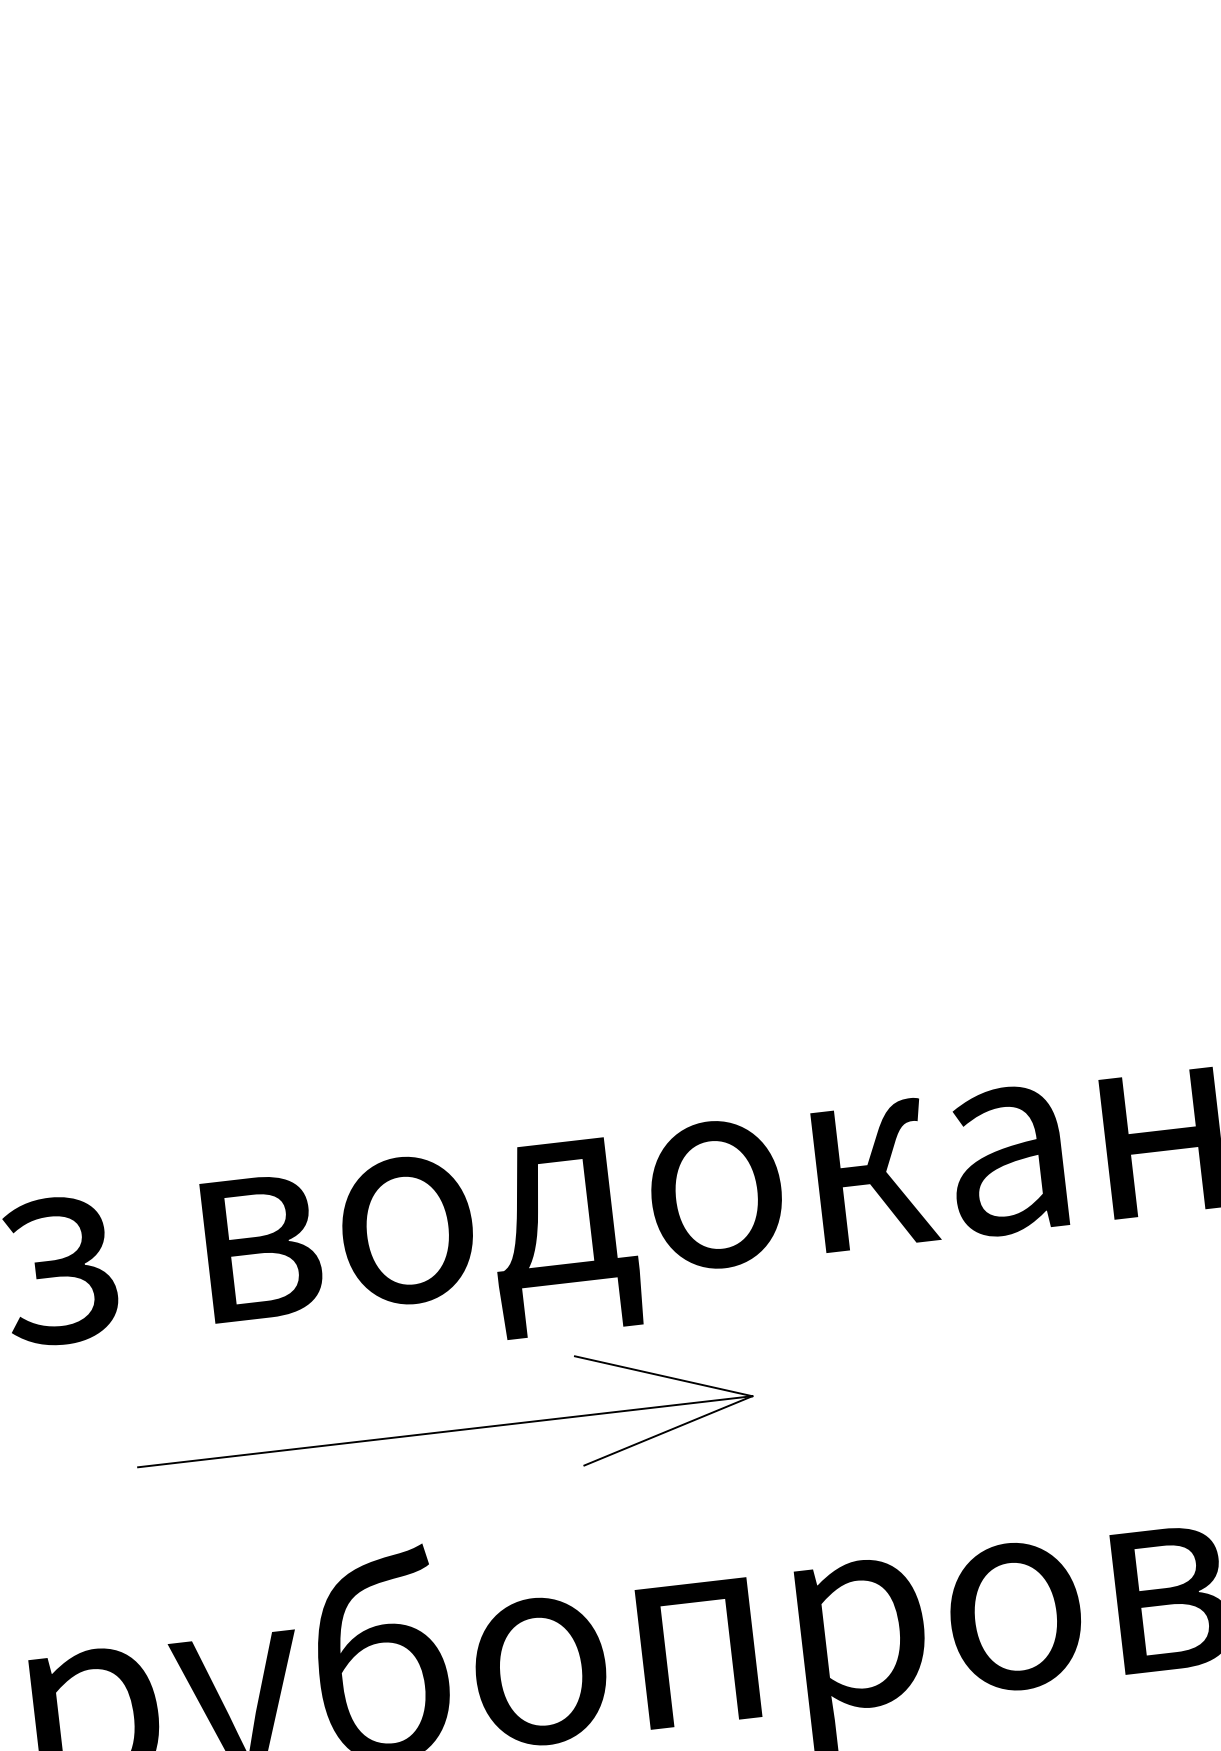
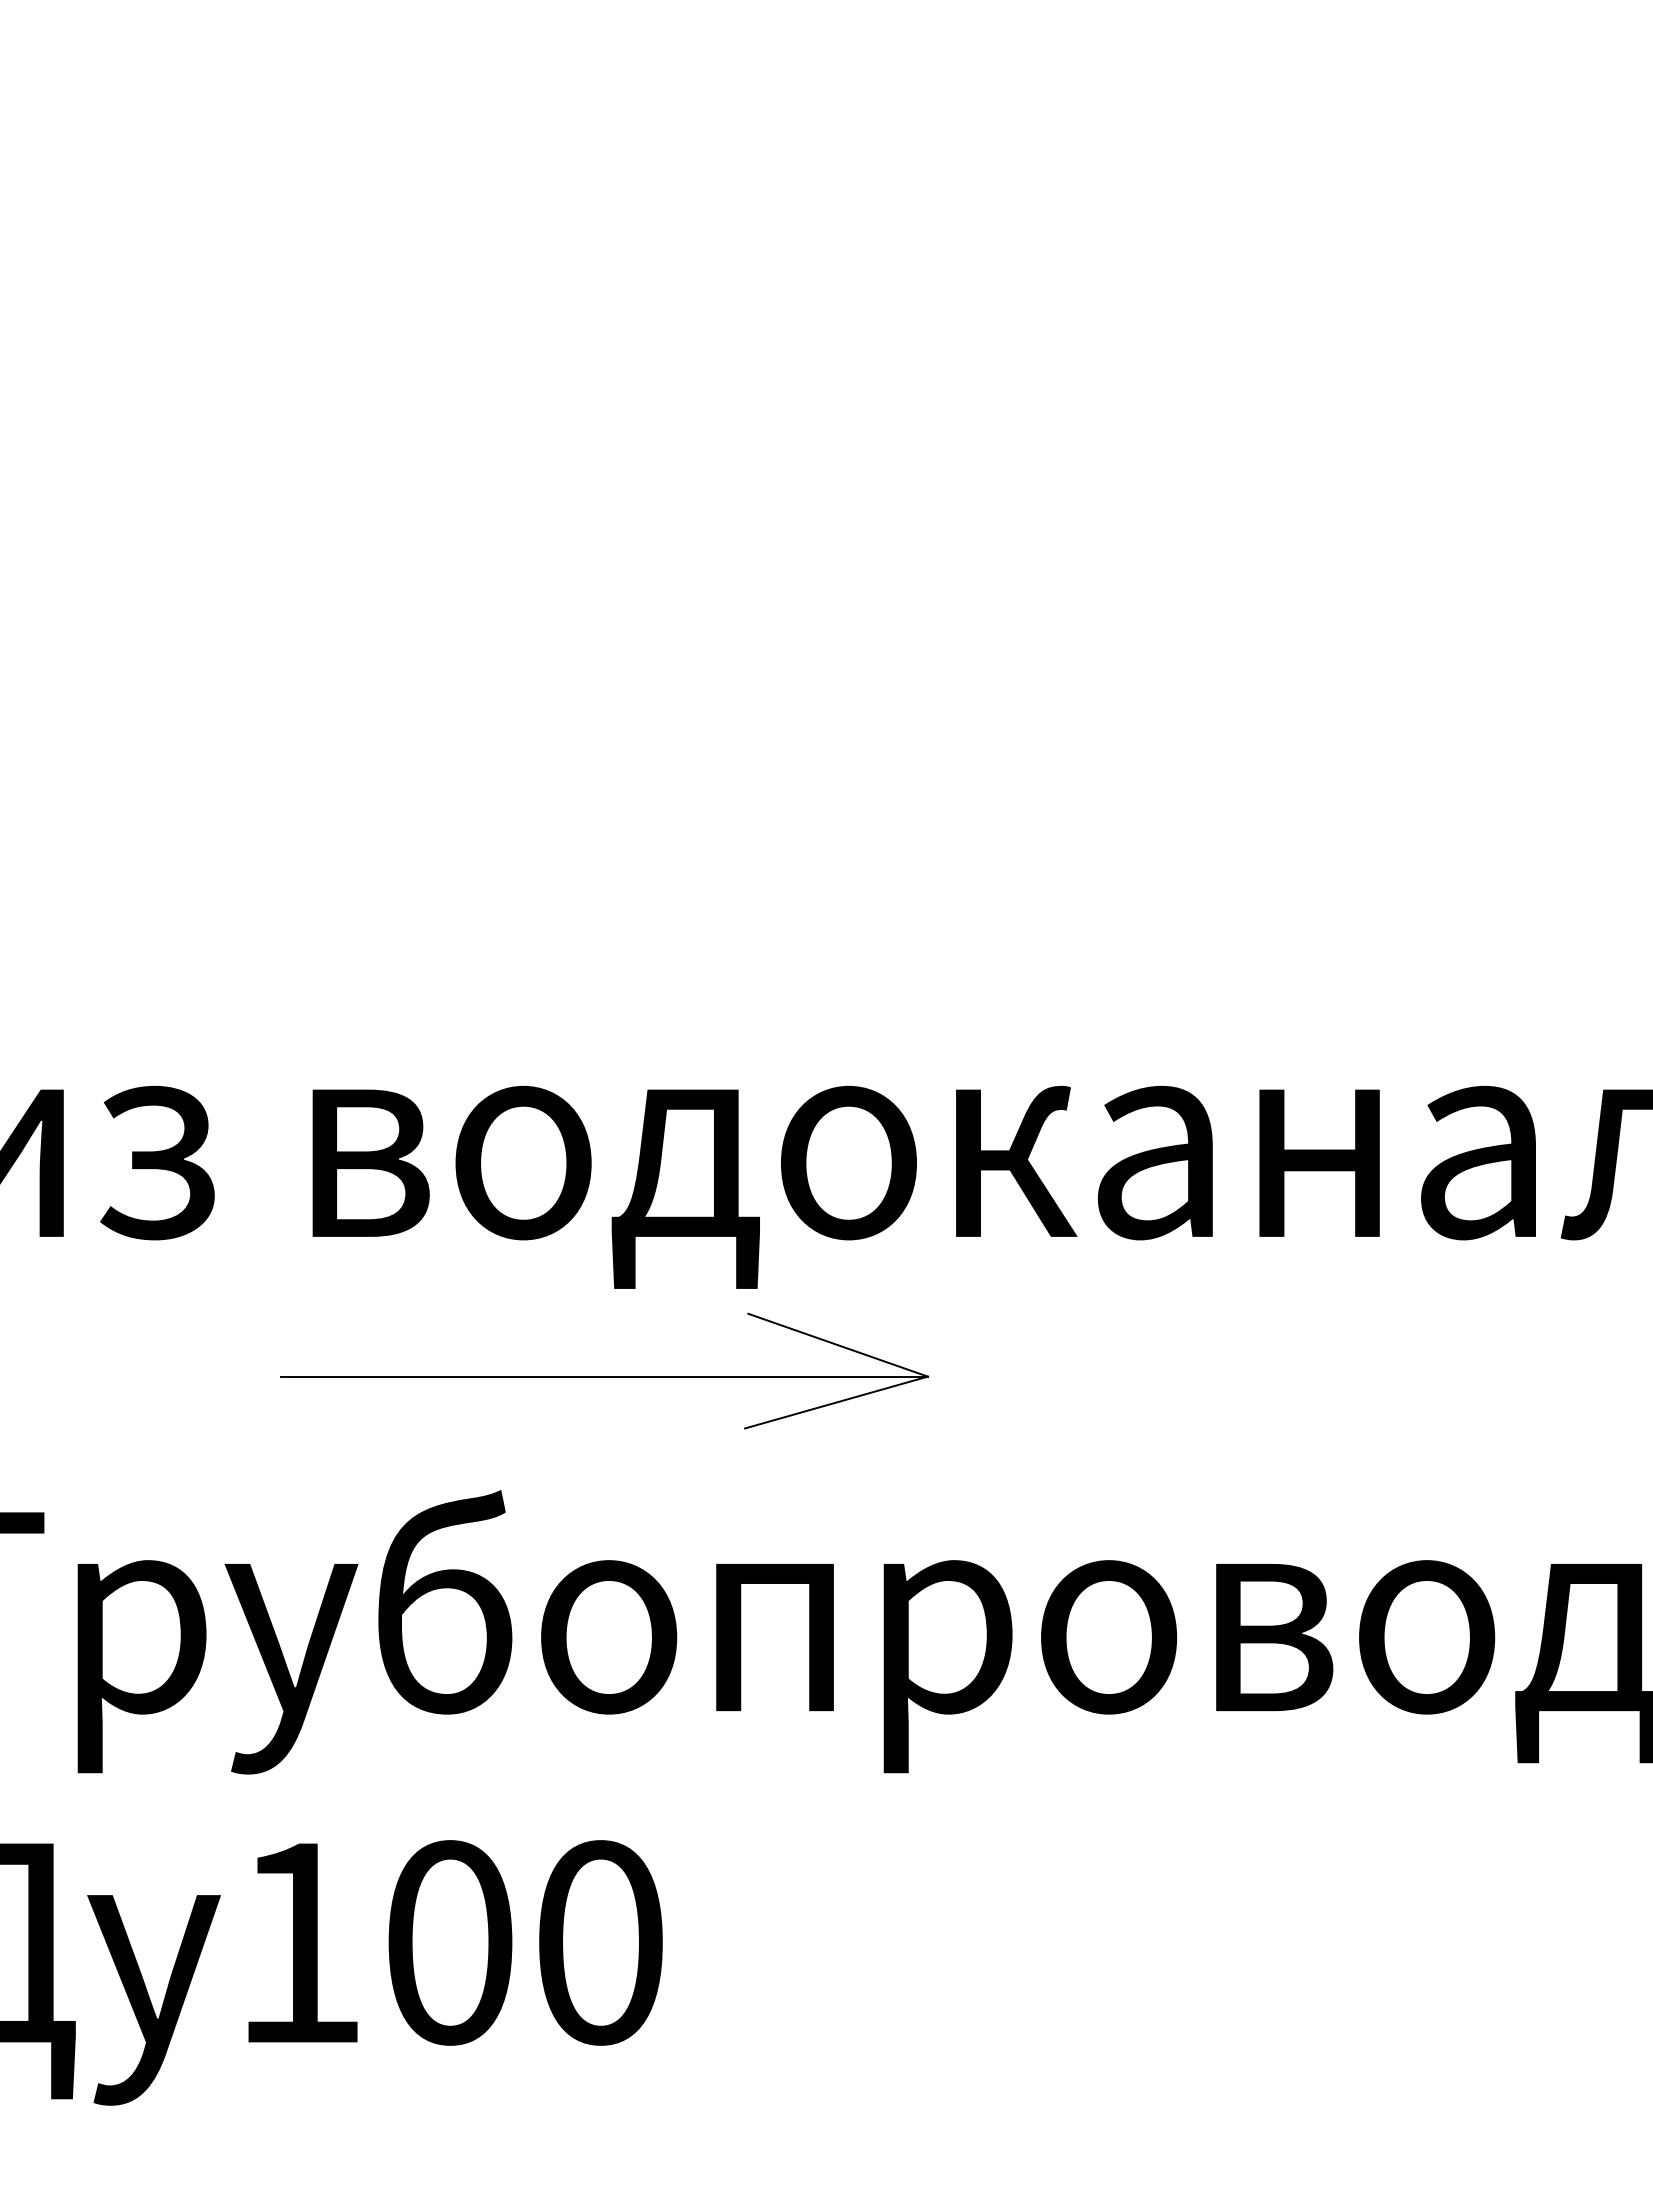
part: (444, 1425) -> (604, 1370), moved

